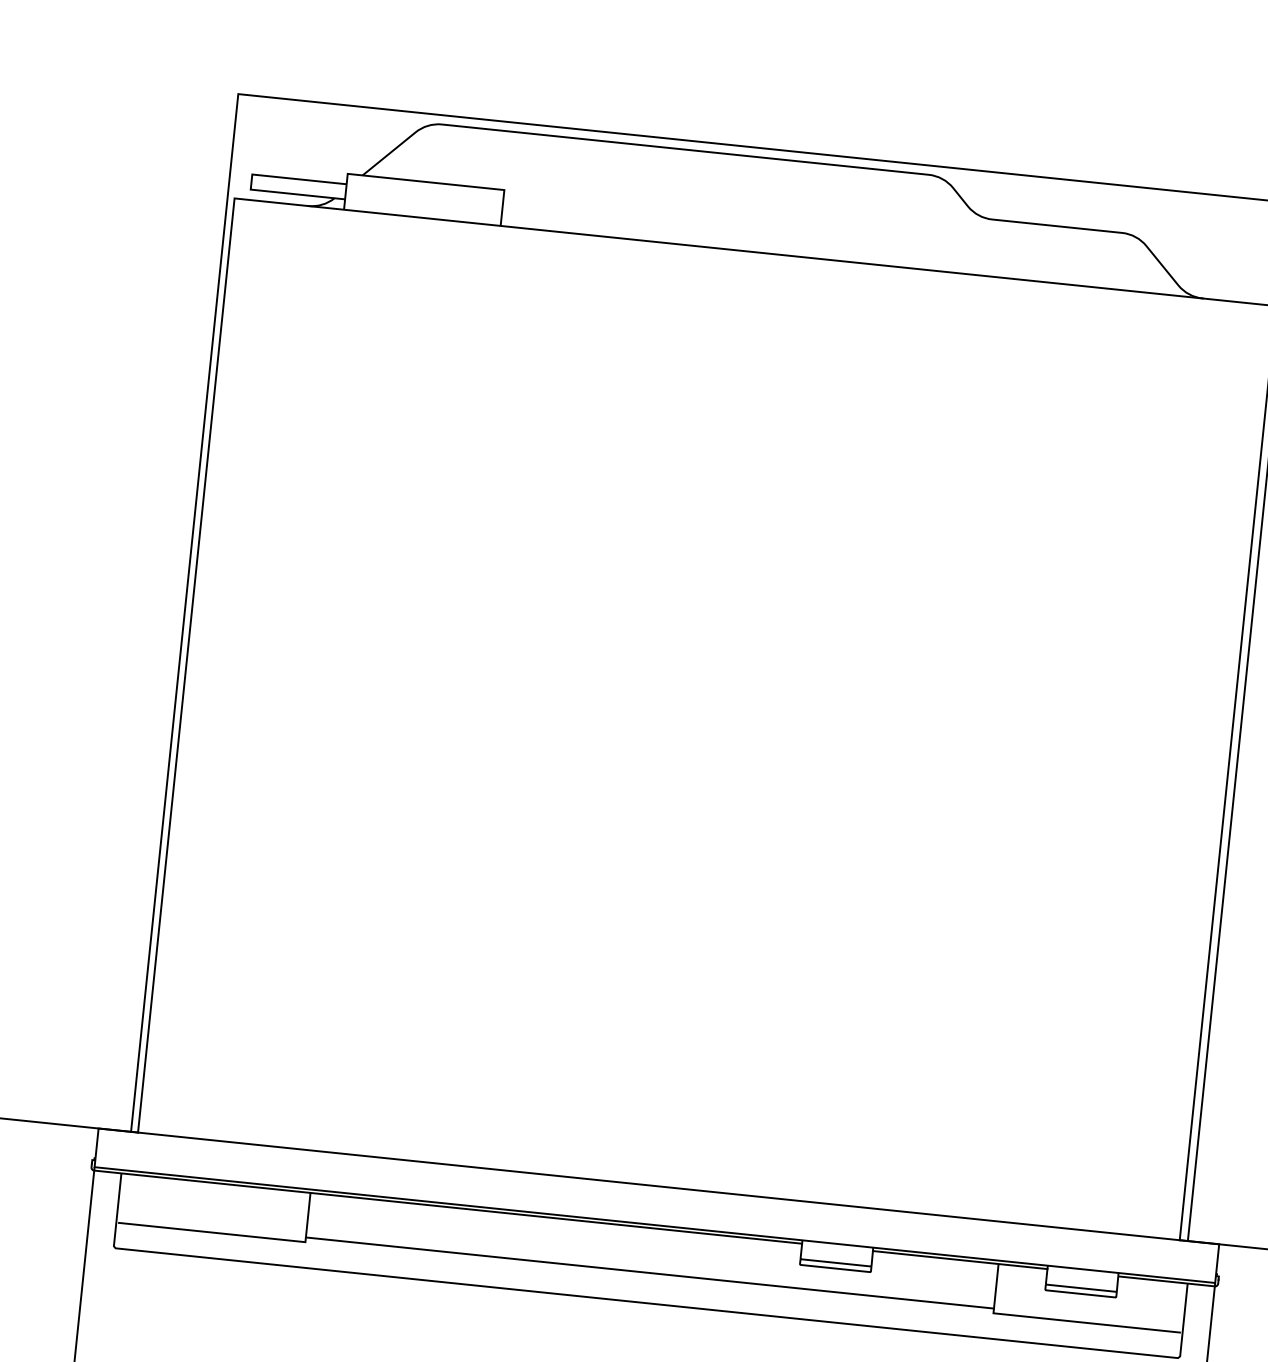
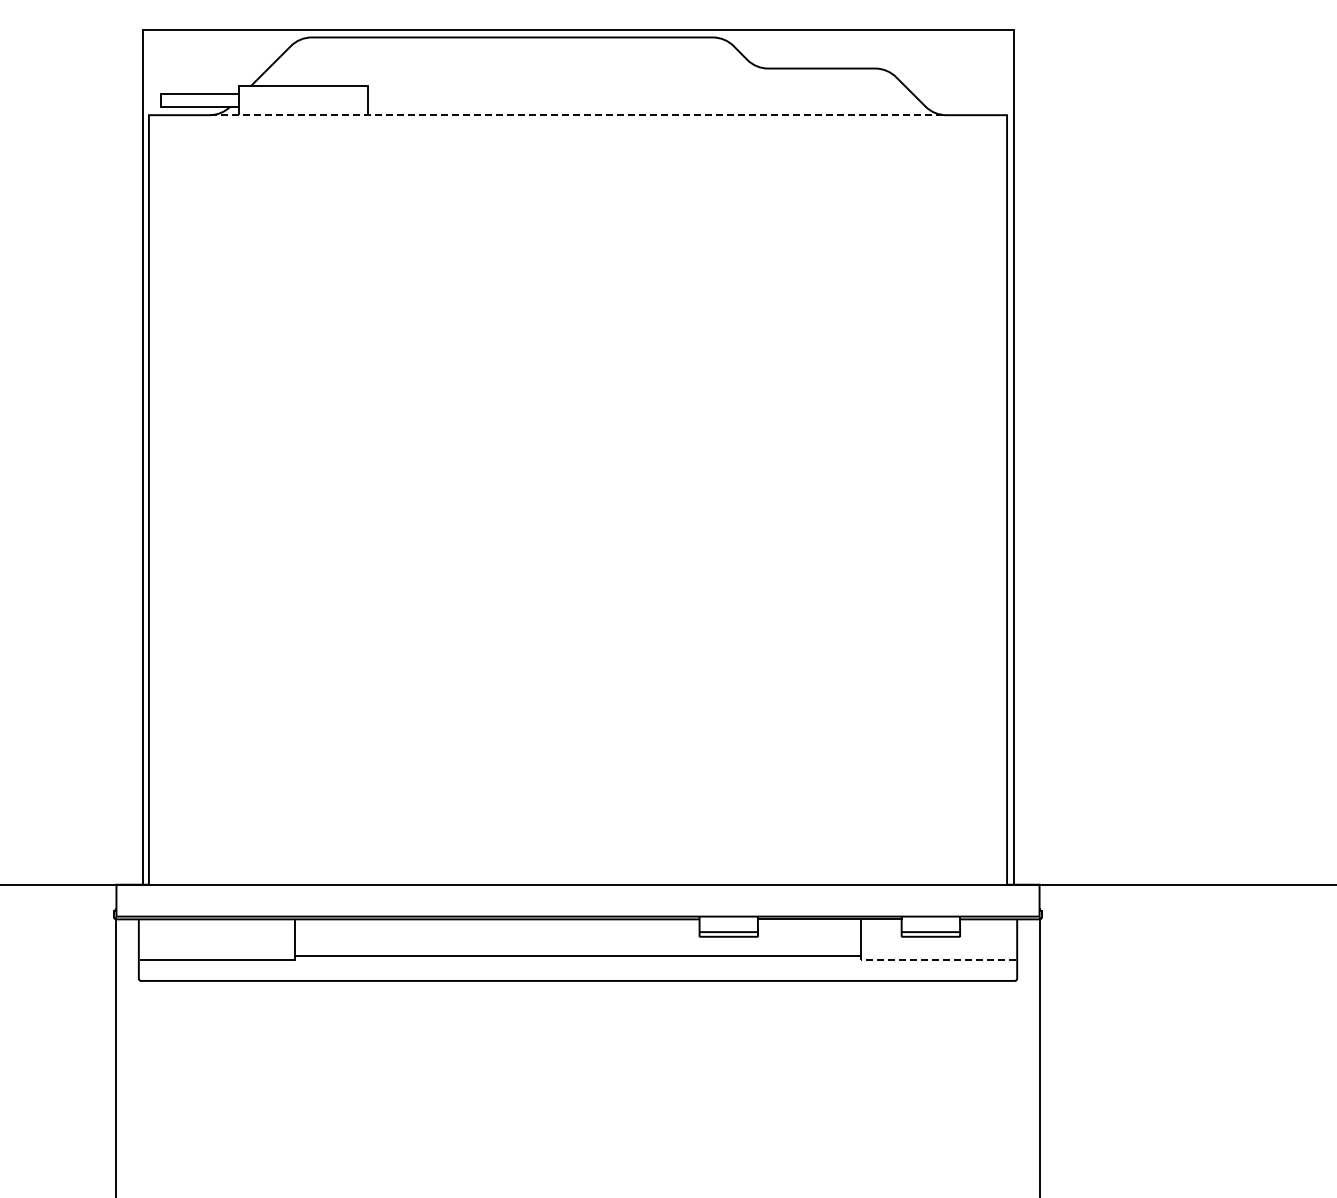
line: (755, 252) -> (578, 115), solid -> dashed
line: (1084, 1322) -> (936, 959), solid -> dashed

